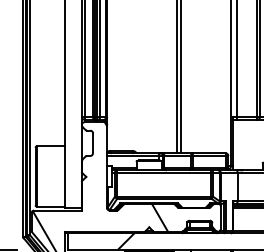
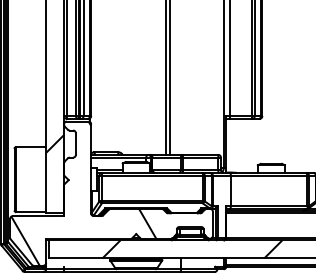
hatch: (73, 142) -> (55, 143), added

